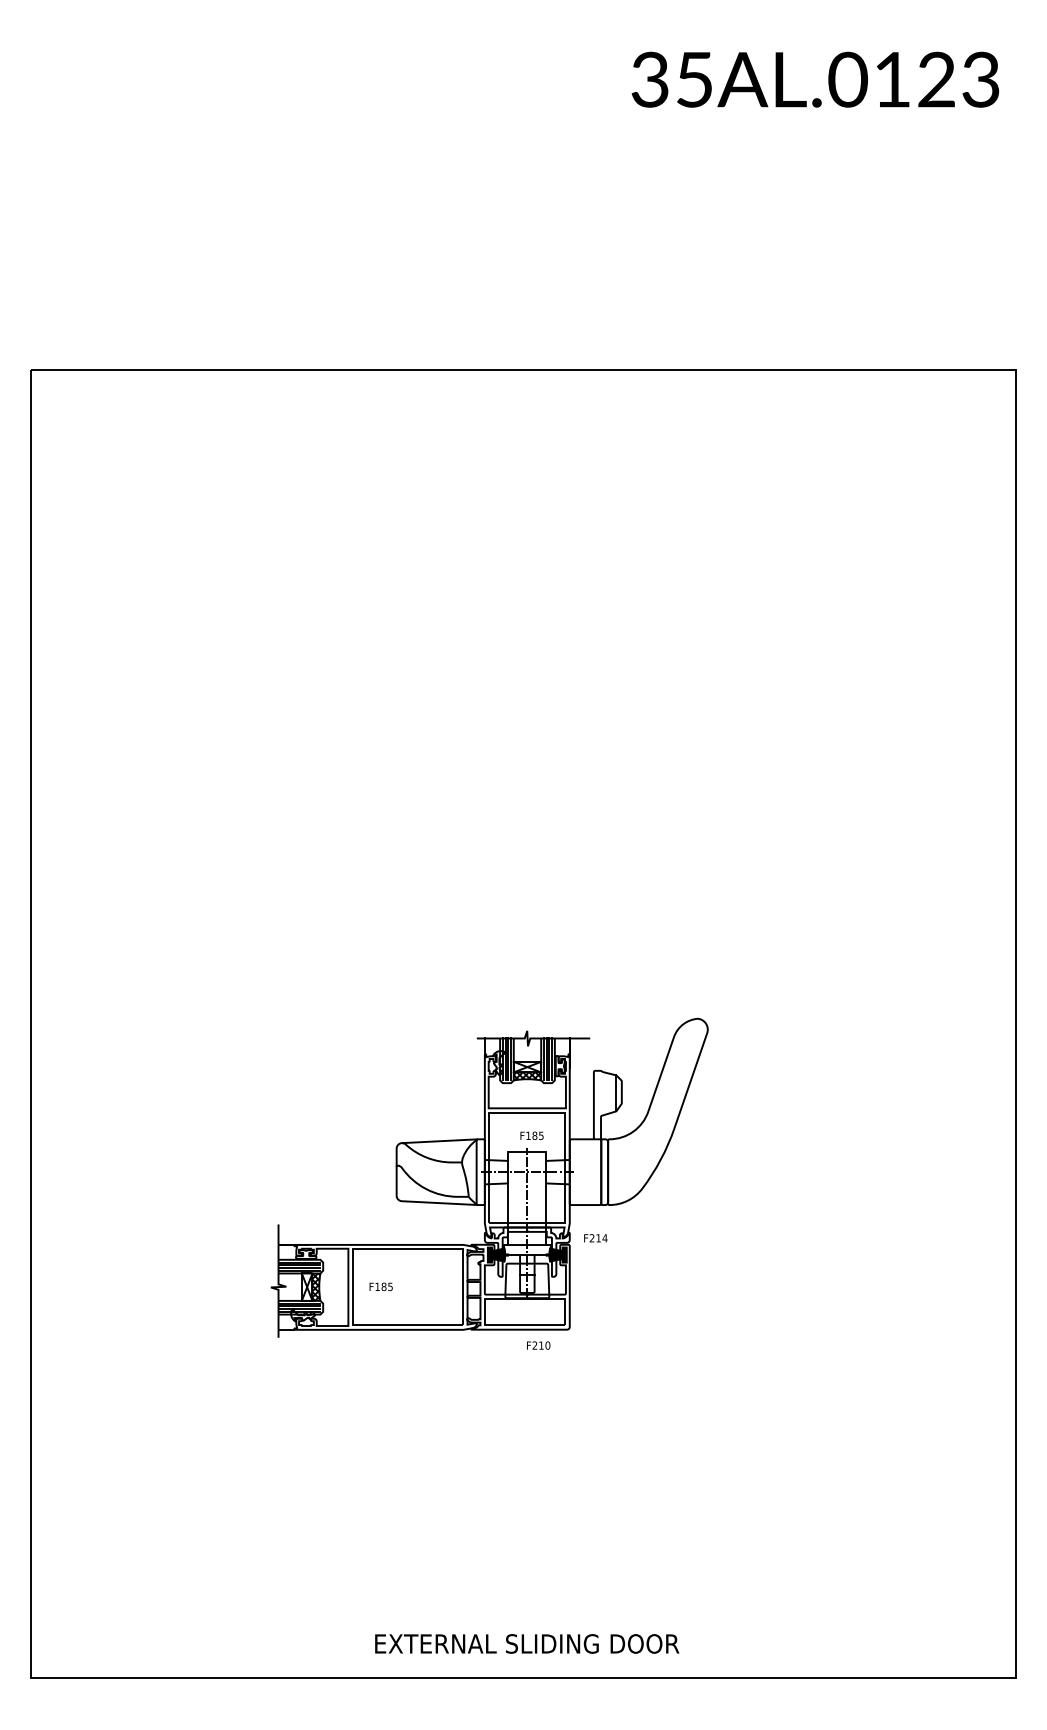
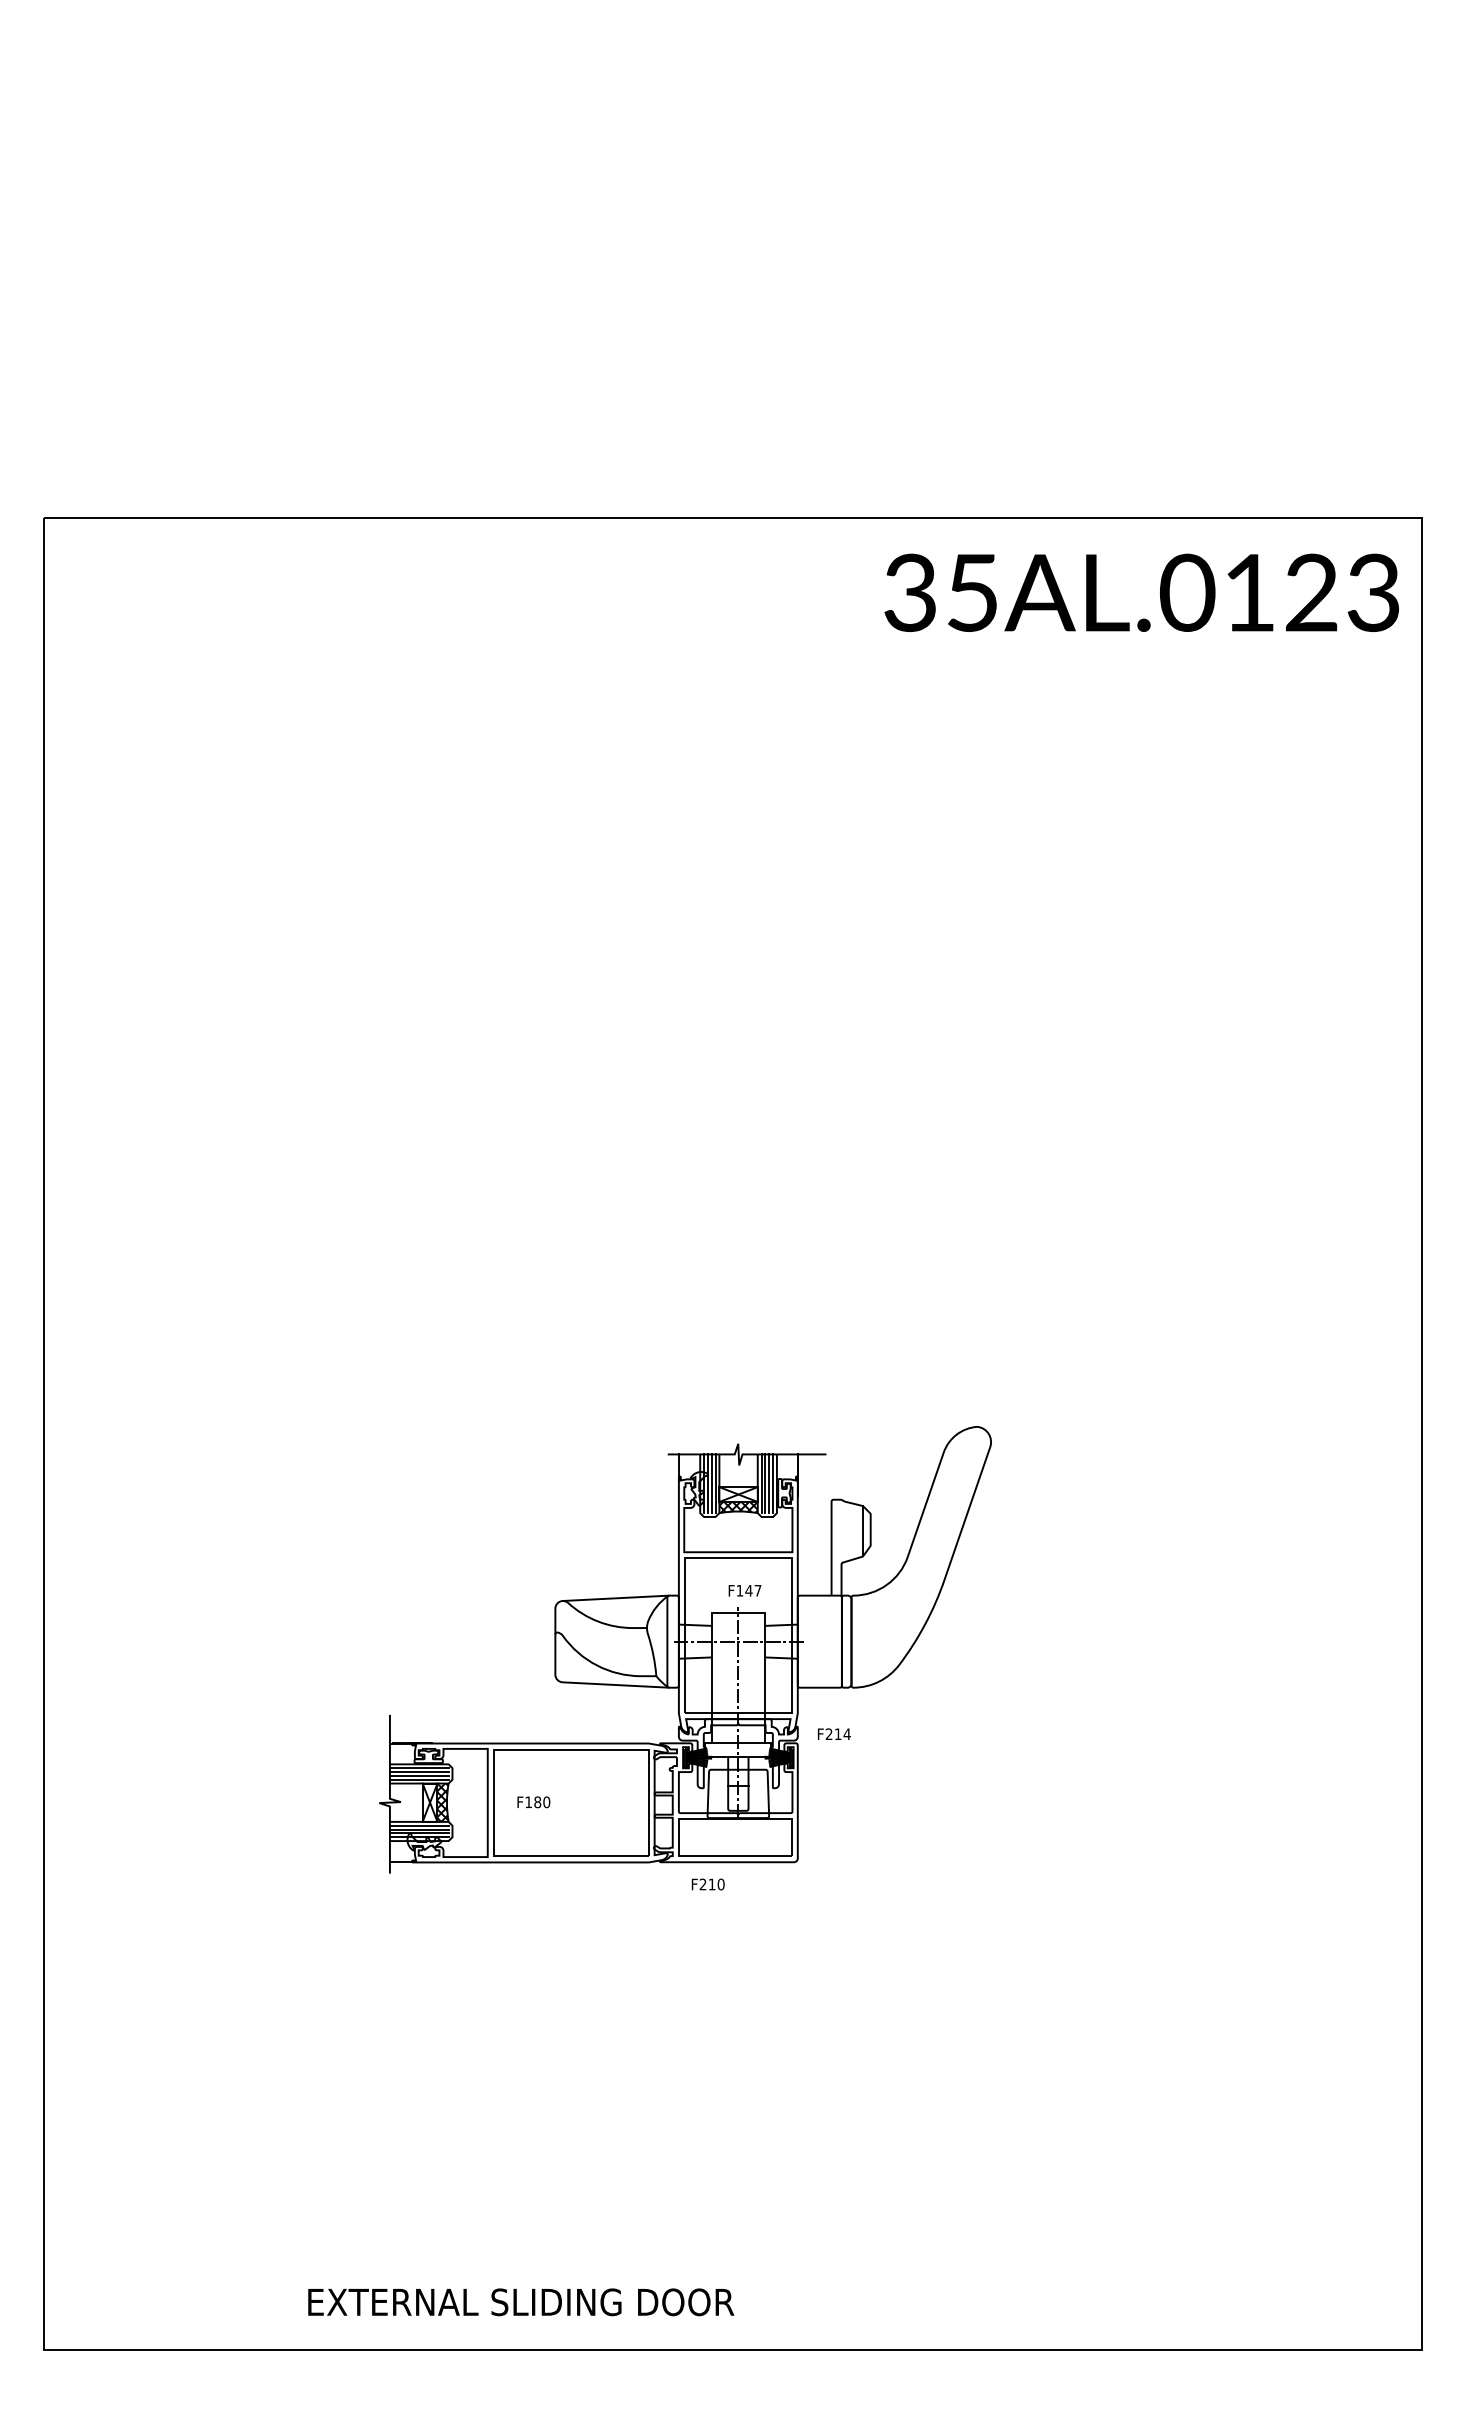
text: (815, 79) -> (1141, 592), moved
text: (538, 1135) -> (753, 1590), F185 -> F147
text: (390, 1287) -> (546, 1802), F185 -> F180
text: (538, 1345) -> (707, 1884), moved
text: (527, 1644) -> (521, 2302), moved

